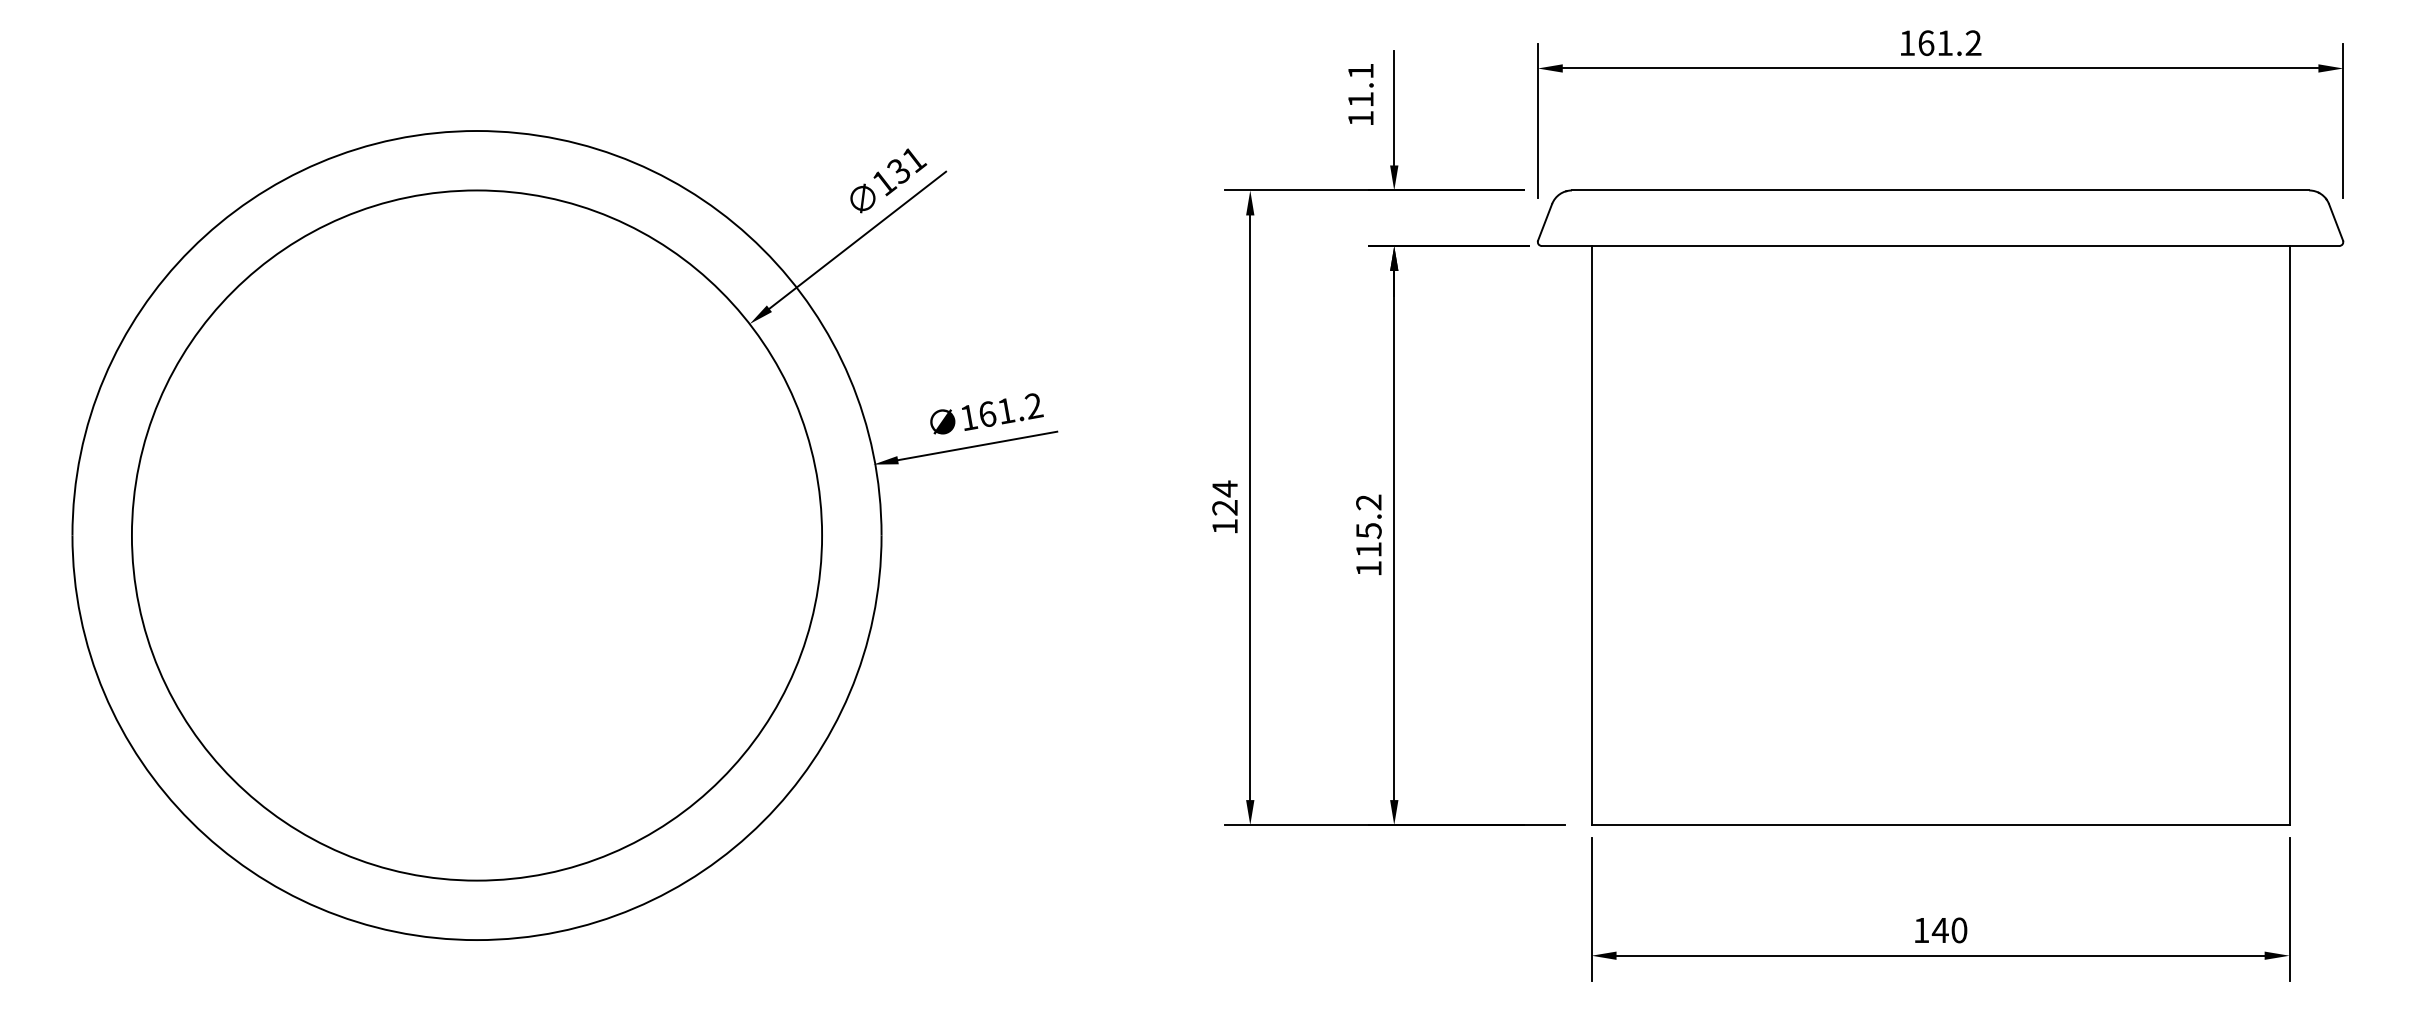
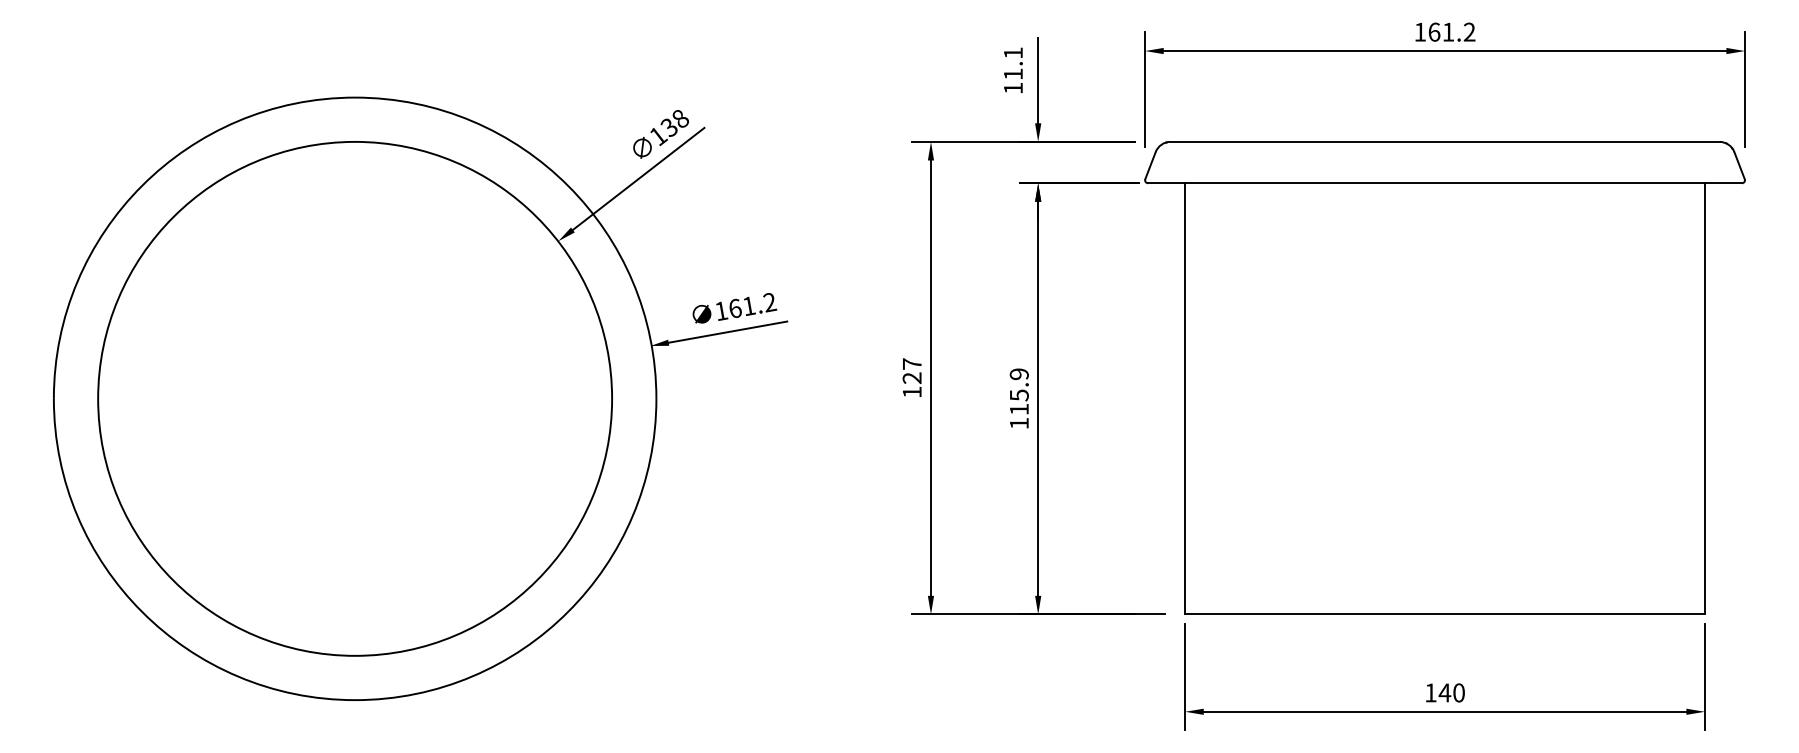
text: (915, 159) -> (681, 118), 131 -> 138
text: (1224, 488) -> (911, 363), 124 -> 127
text: (1368, 502) -> (1019, 374), 115.2 -> 115.9

